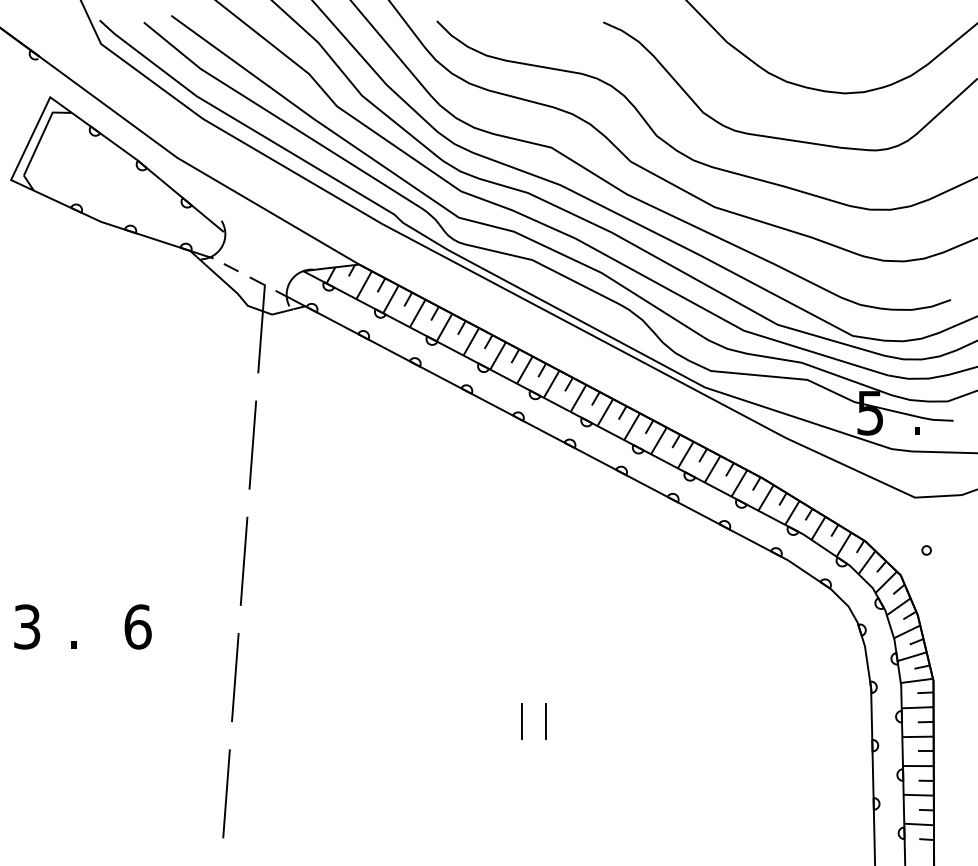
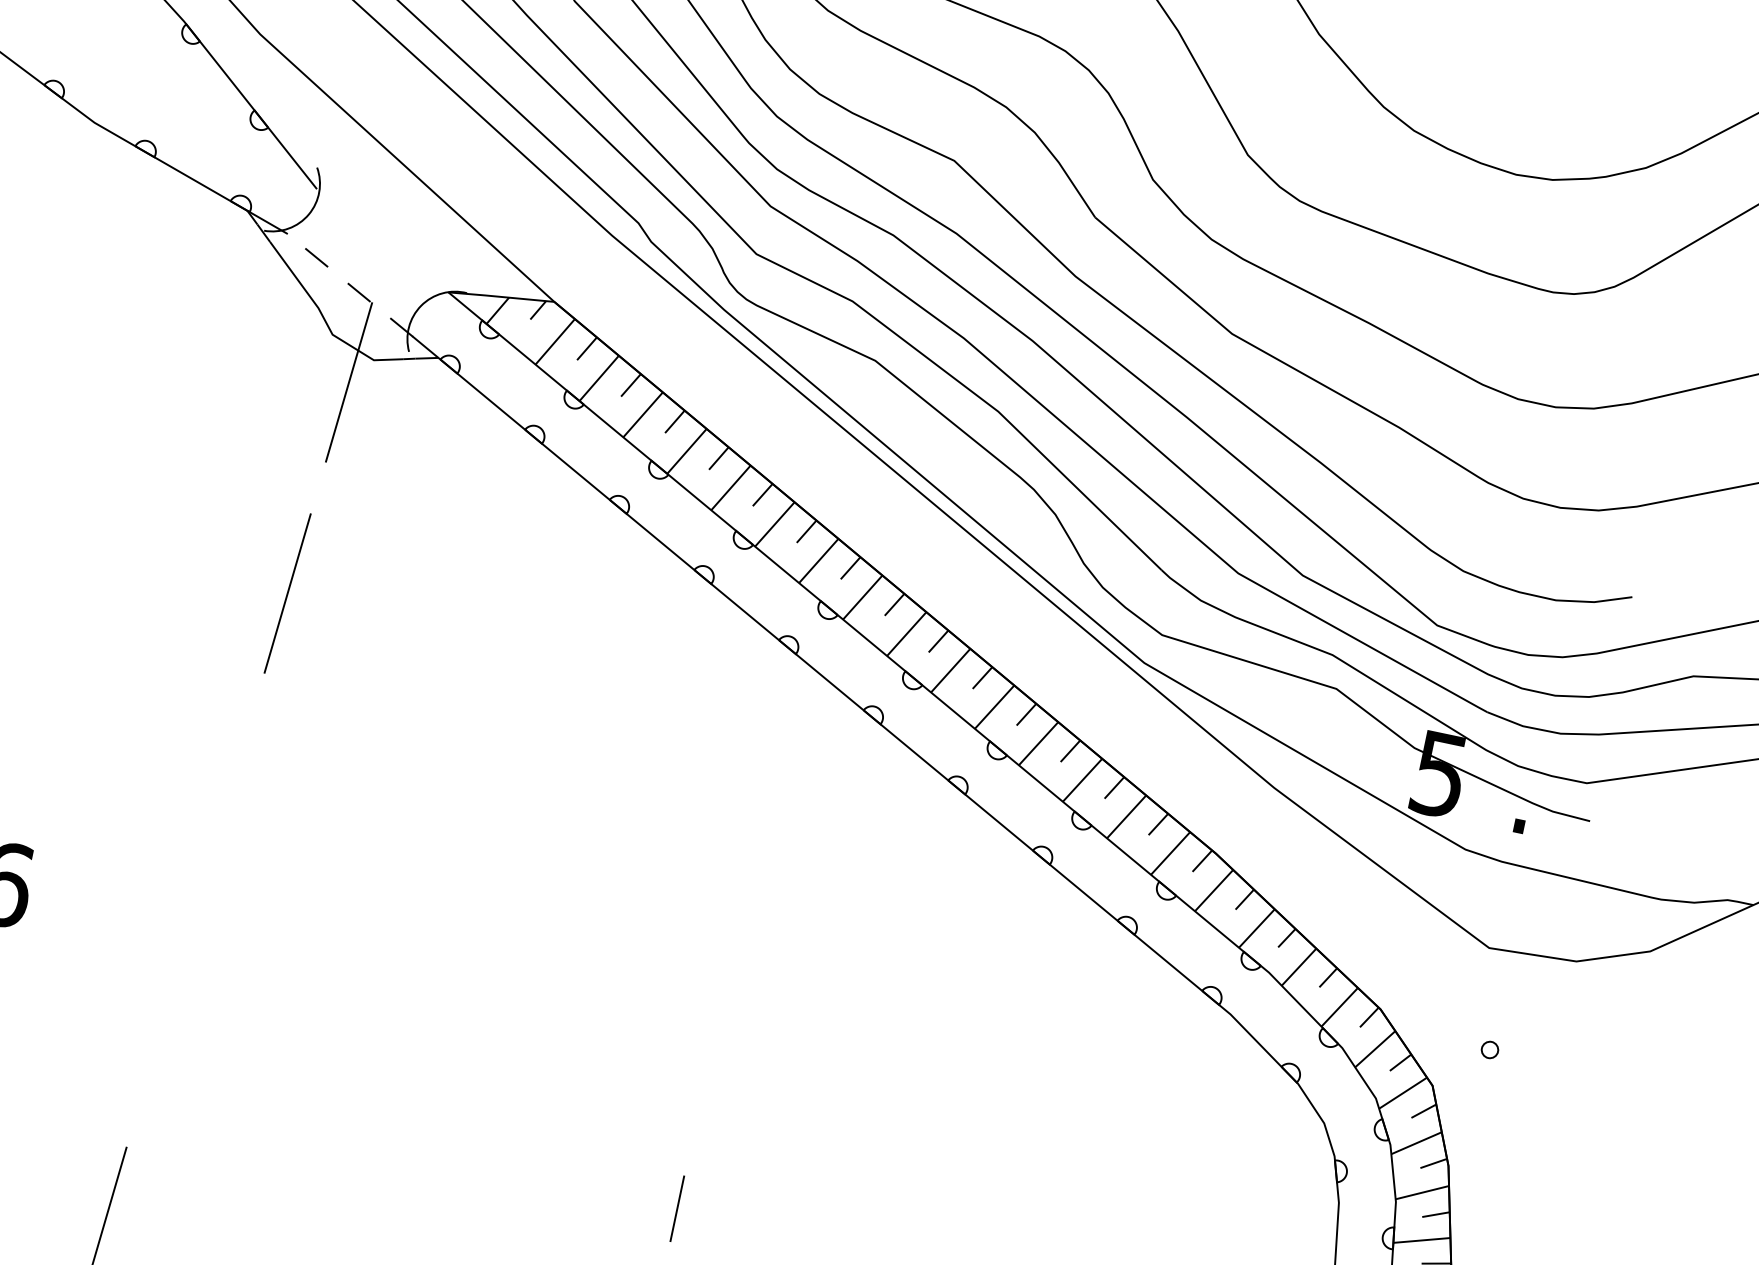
line: (243, 560) -> (225, 802), removed
line: (235, 677) -> (165, 1015), removed
line: (545, 721) -> (720, 1217), removed

